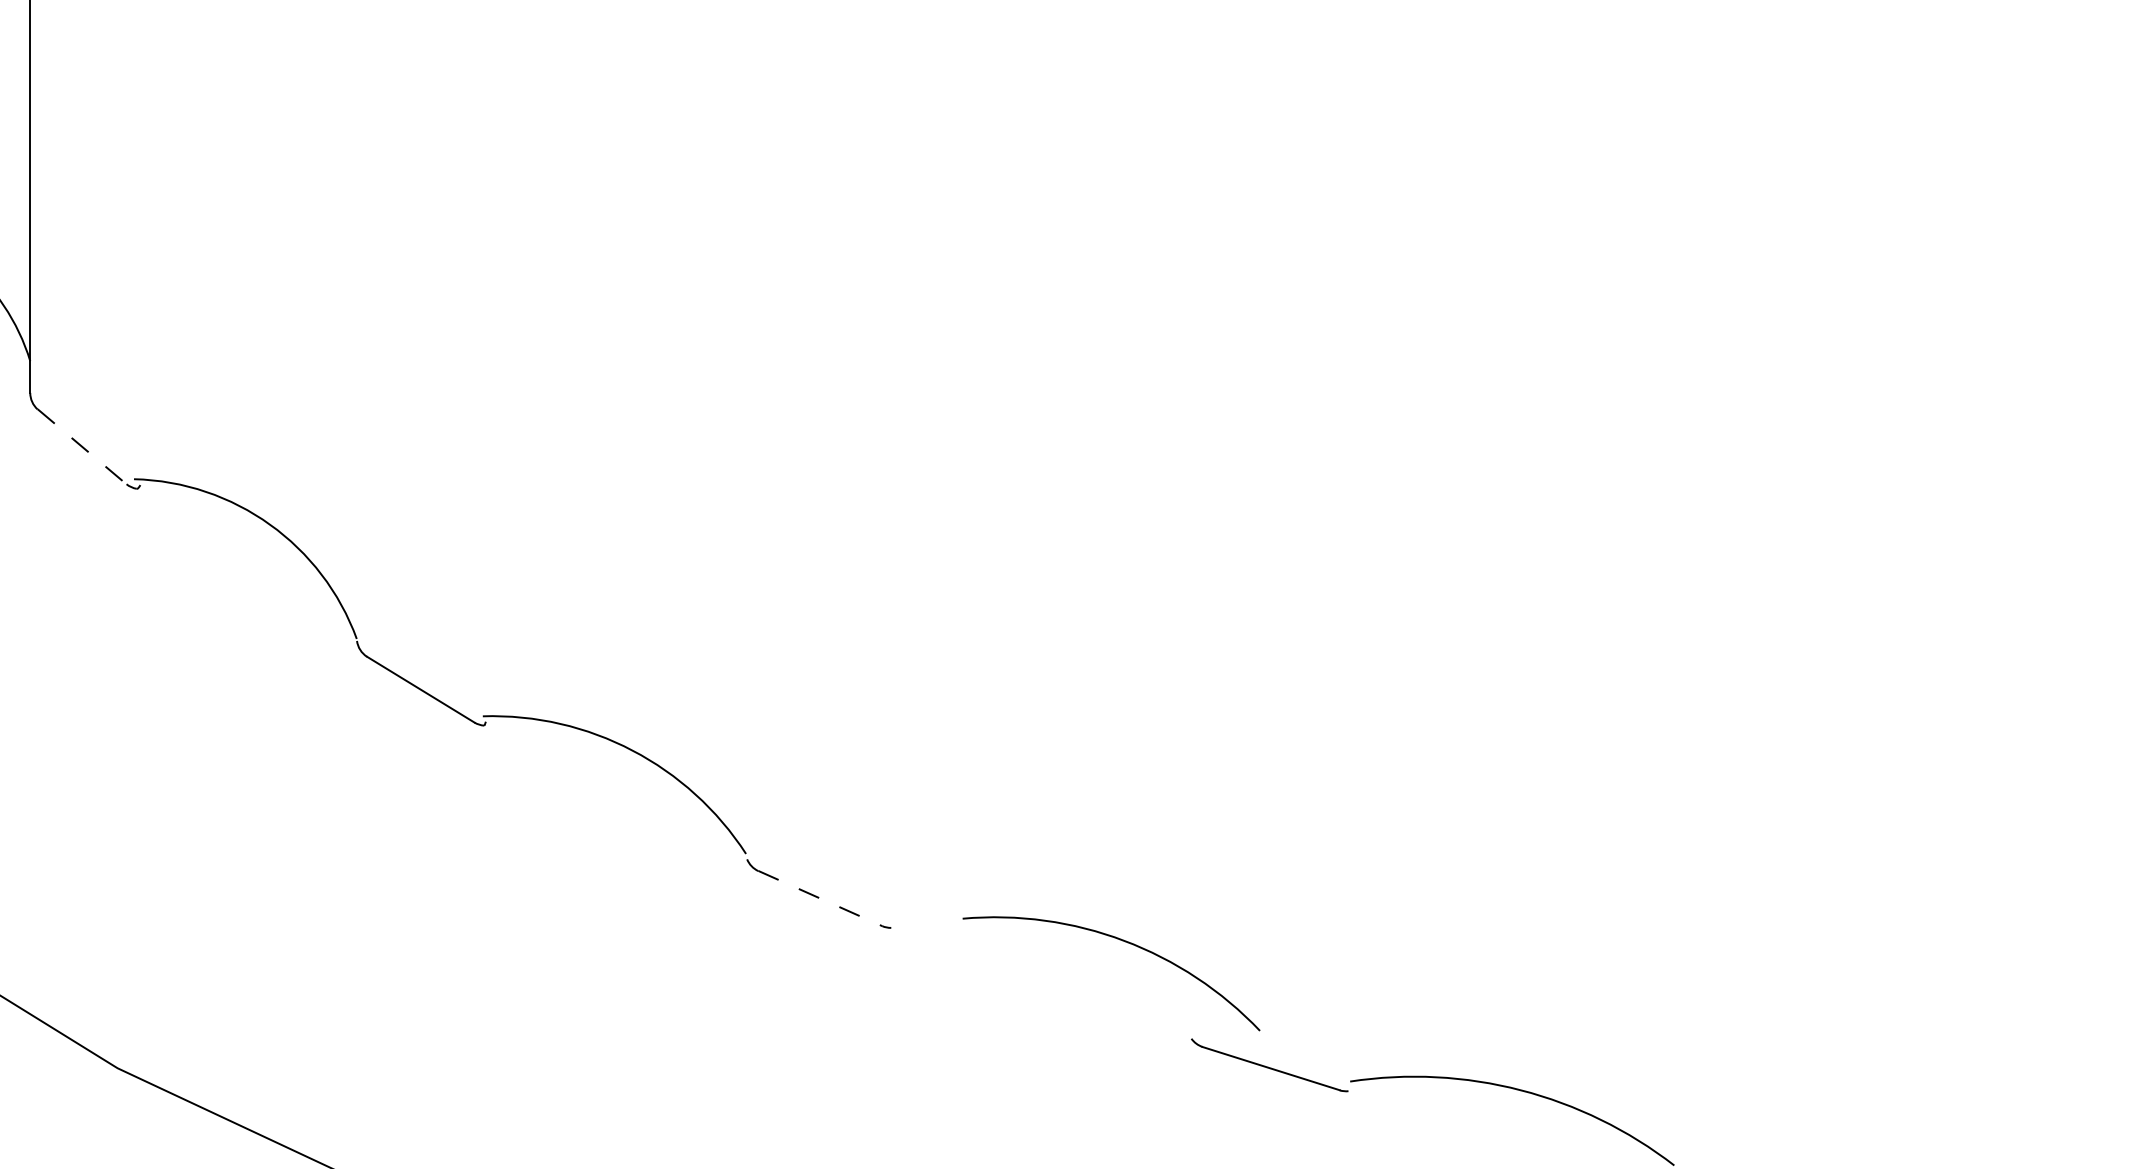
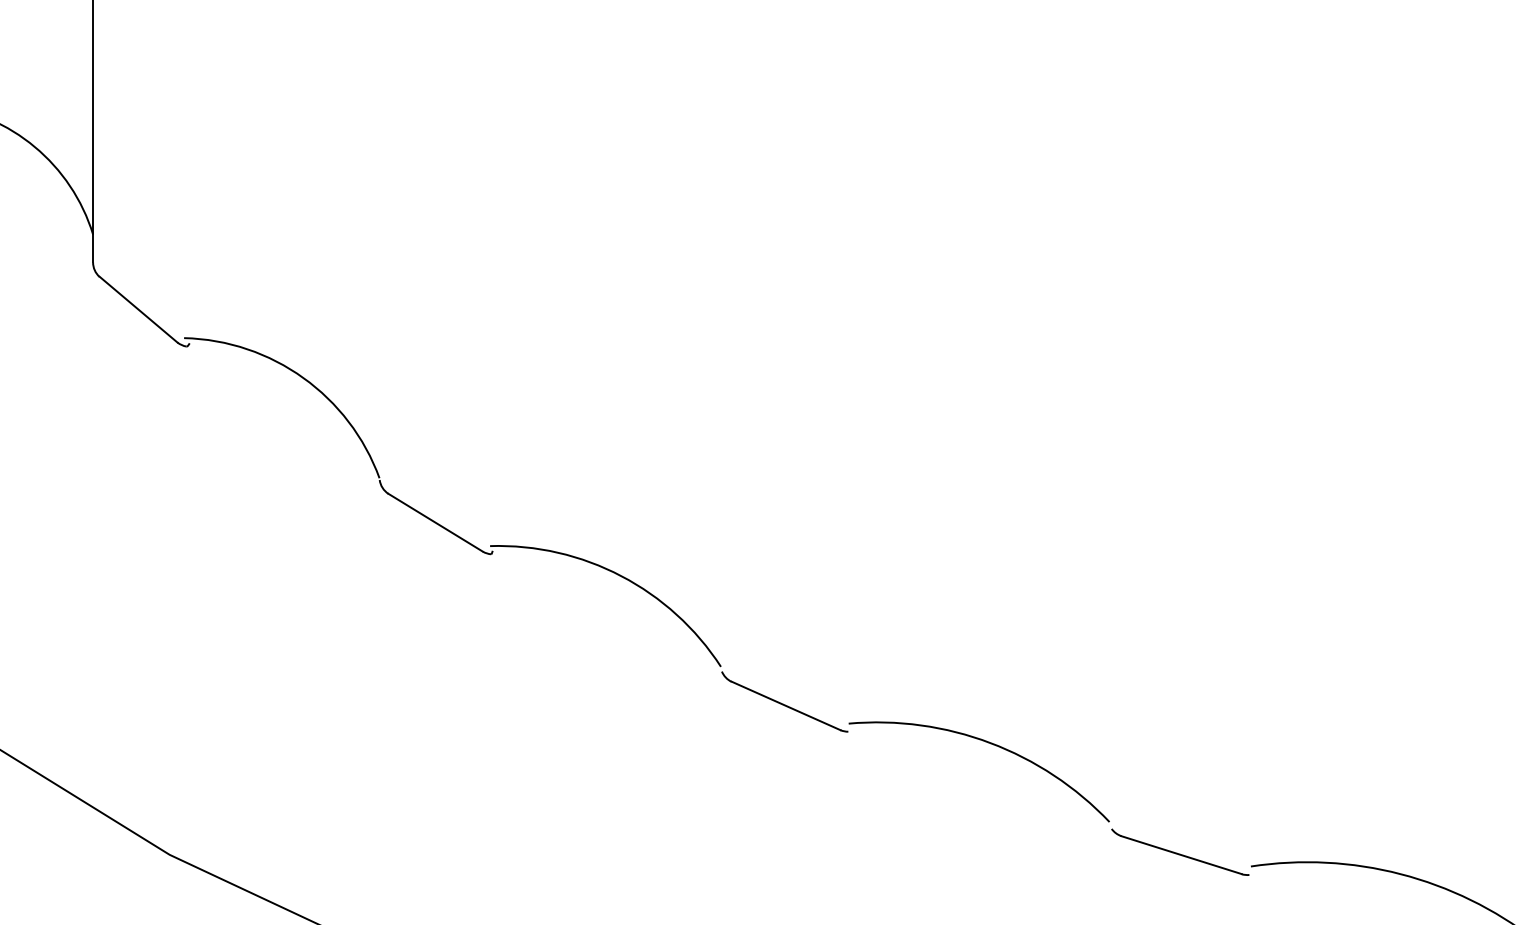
line: (82, 447) -> (138, 310), dashed -> solid
line: (820, 898) -> (786, 705), dashed -> solid
arc: (1122, 941) -> (988, 743), moved

